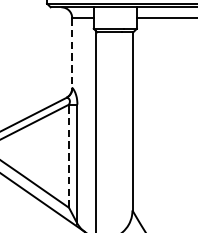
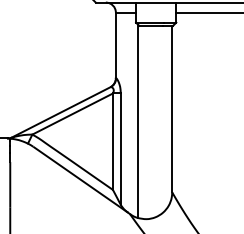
line: (71, 53) -> (115, 45), dashed -> solid
line: (68, 156) -> (112, 141), dashed -> solid

